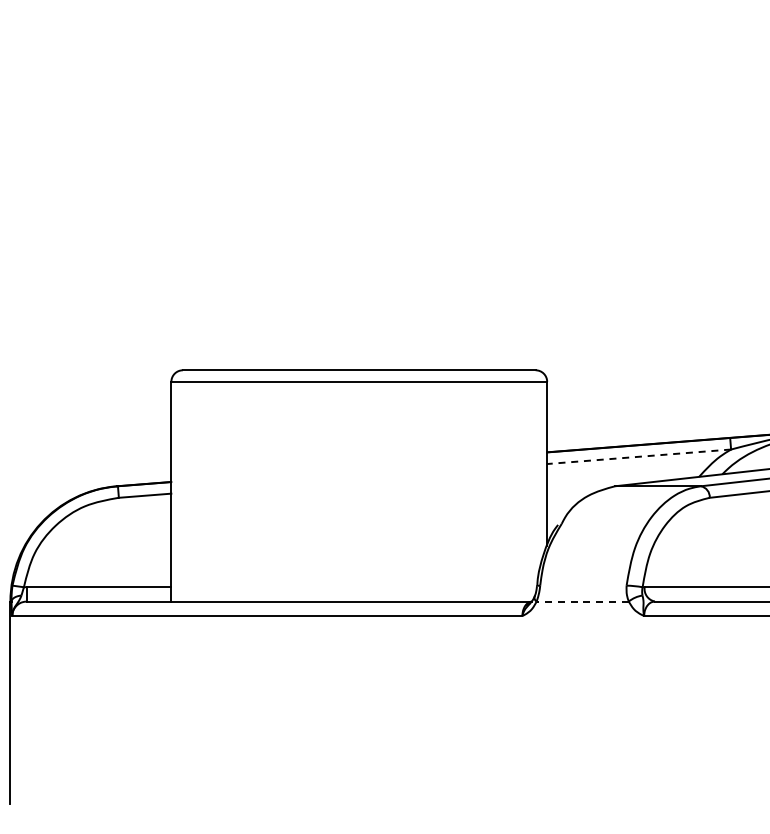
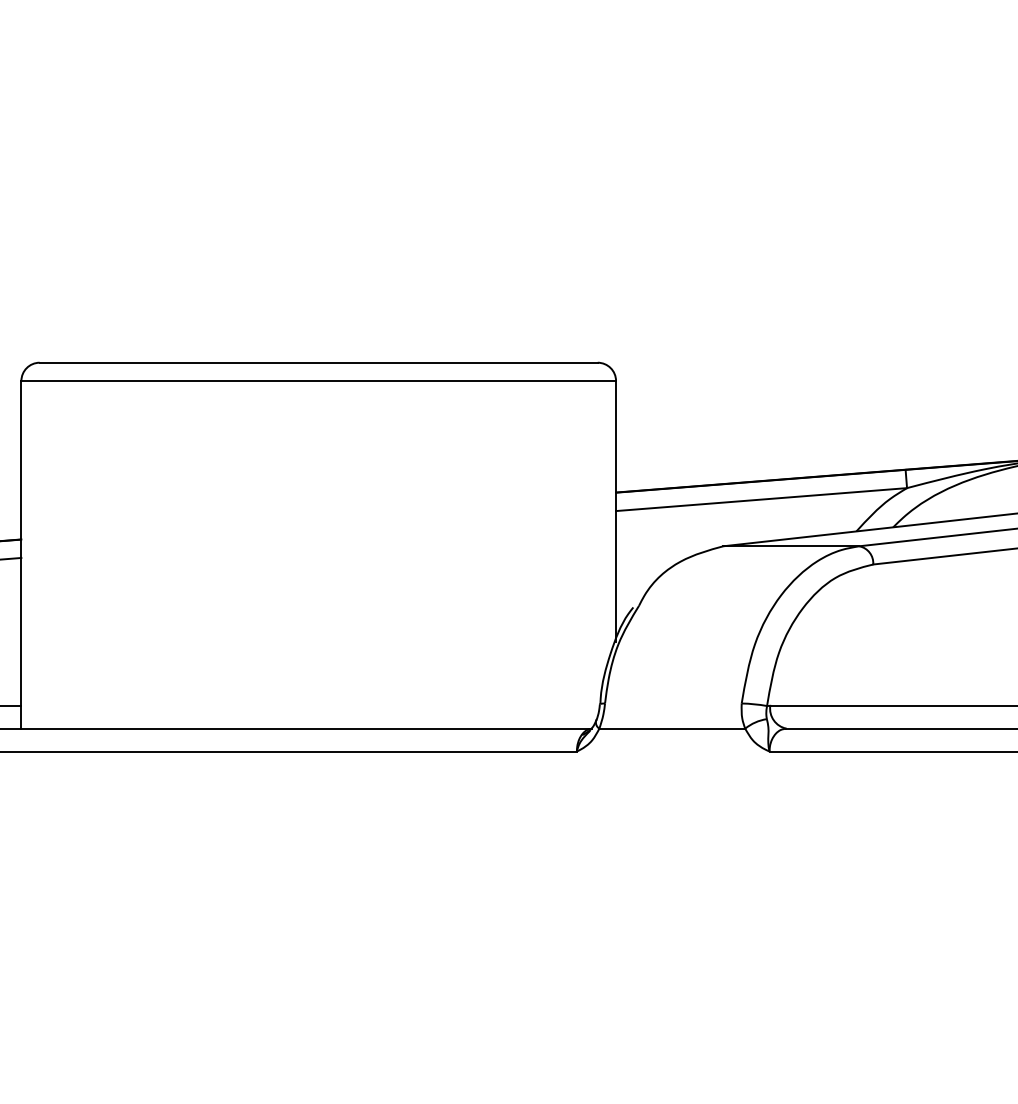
line: (638, 456) -> (760, 499), dashed -> solid
line: (582, 601) -> (671, 728), dashed -> solid

